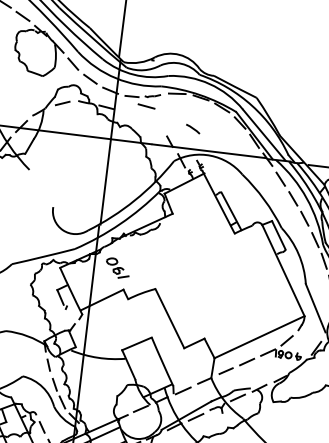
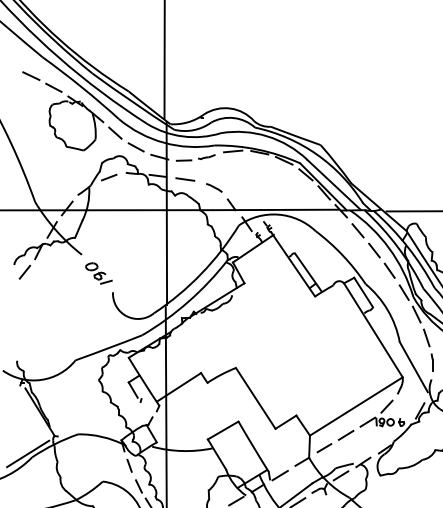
line: (146, 106) -> (185, 179), moved
line: (193, 128) -> (214, 187), moved
part: (117, 268) -> (98, 273), moved

